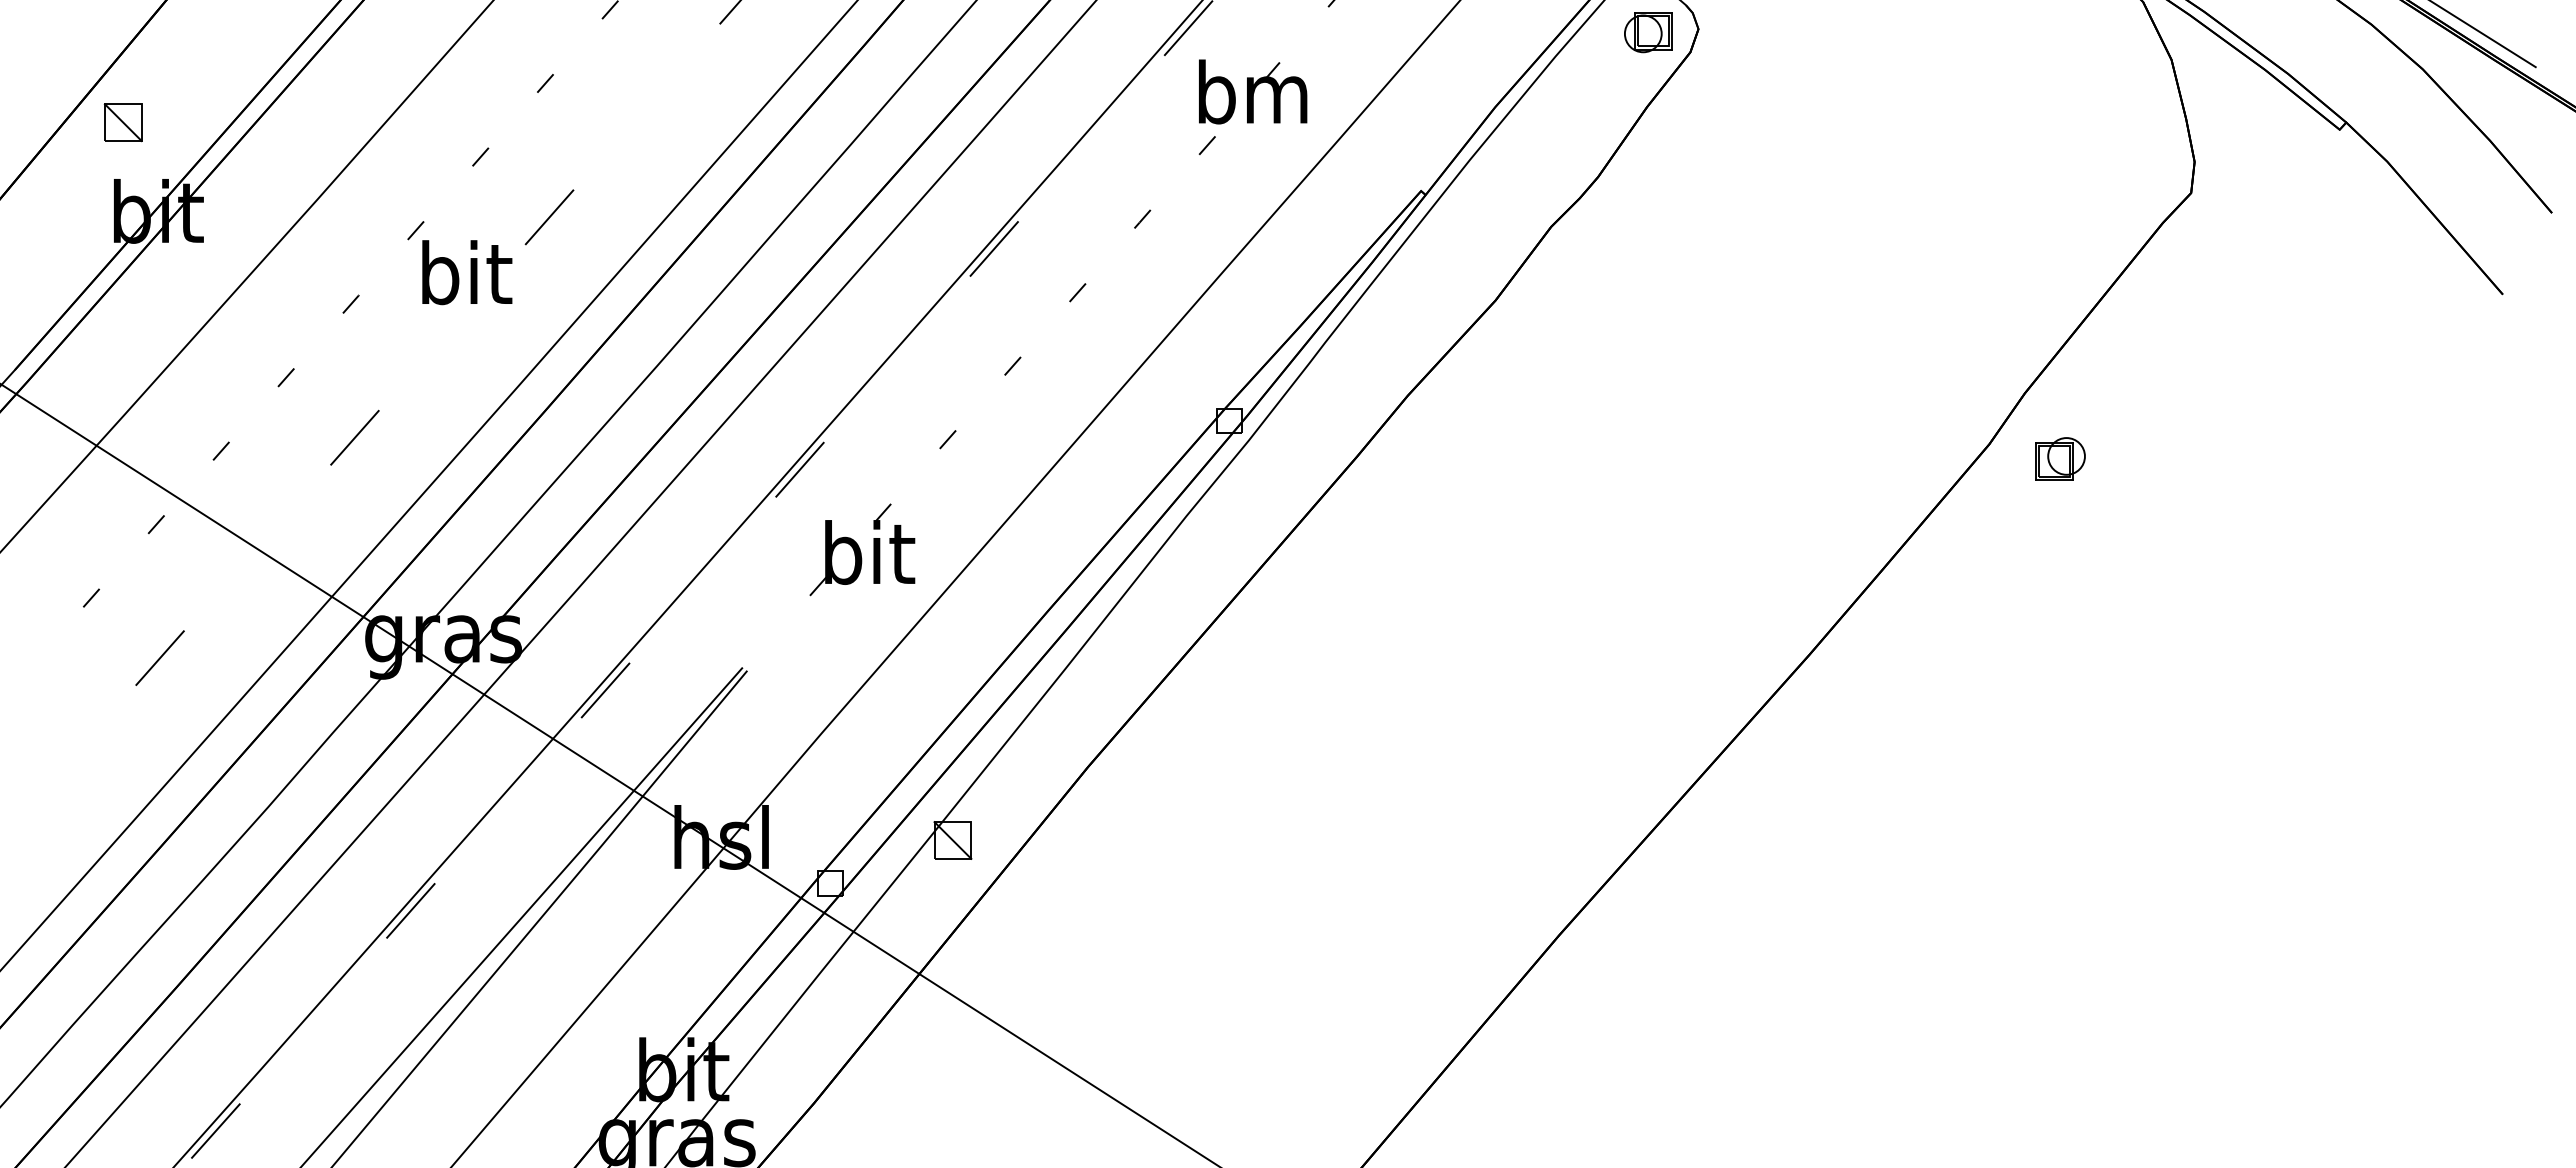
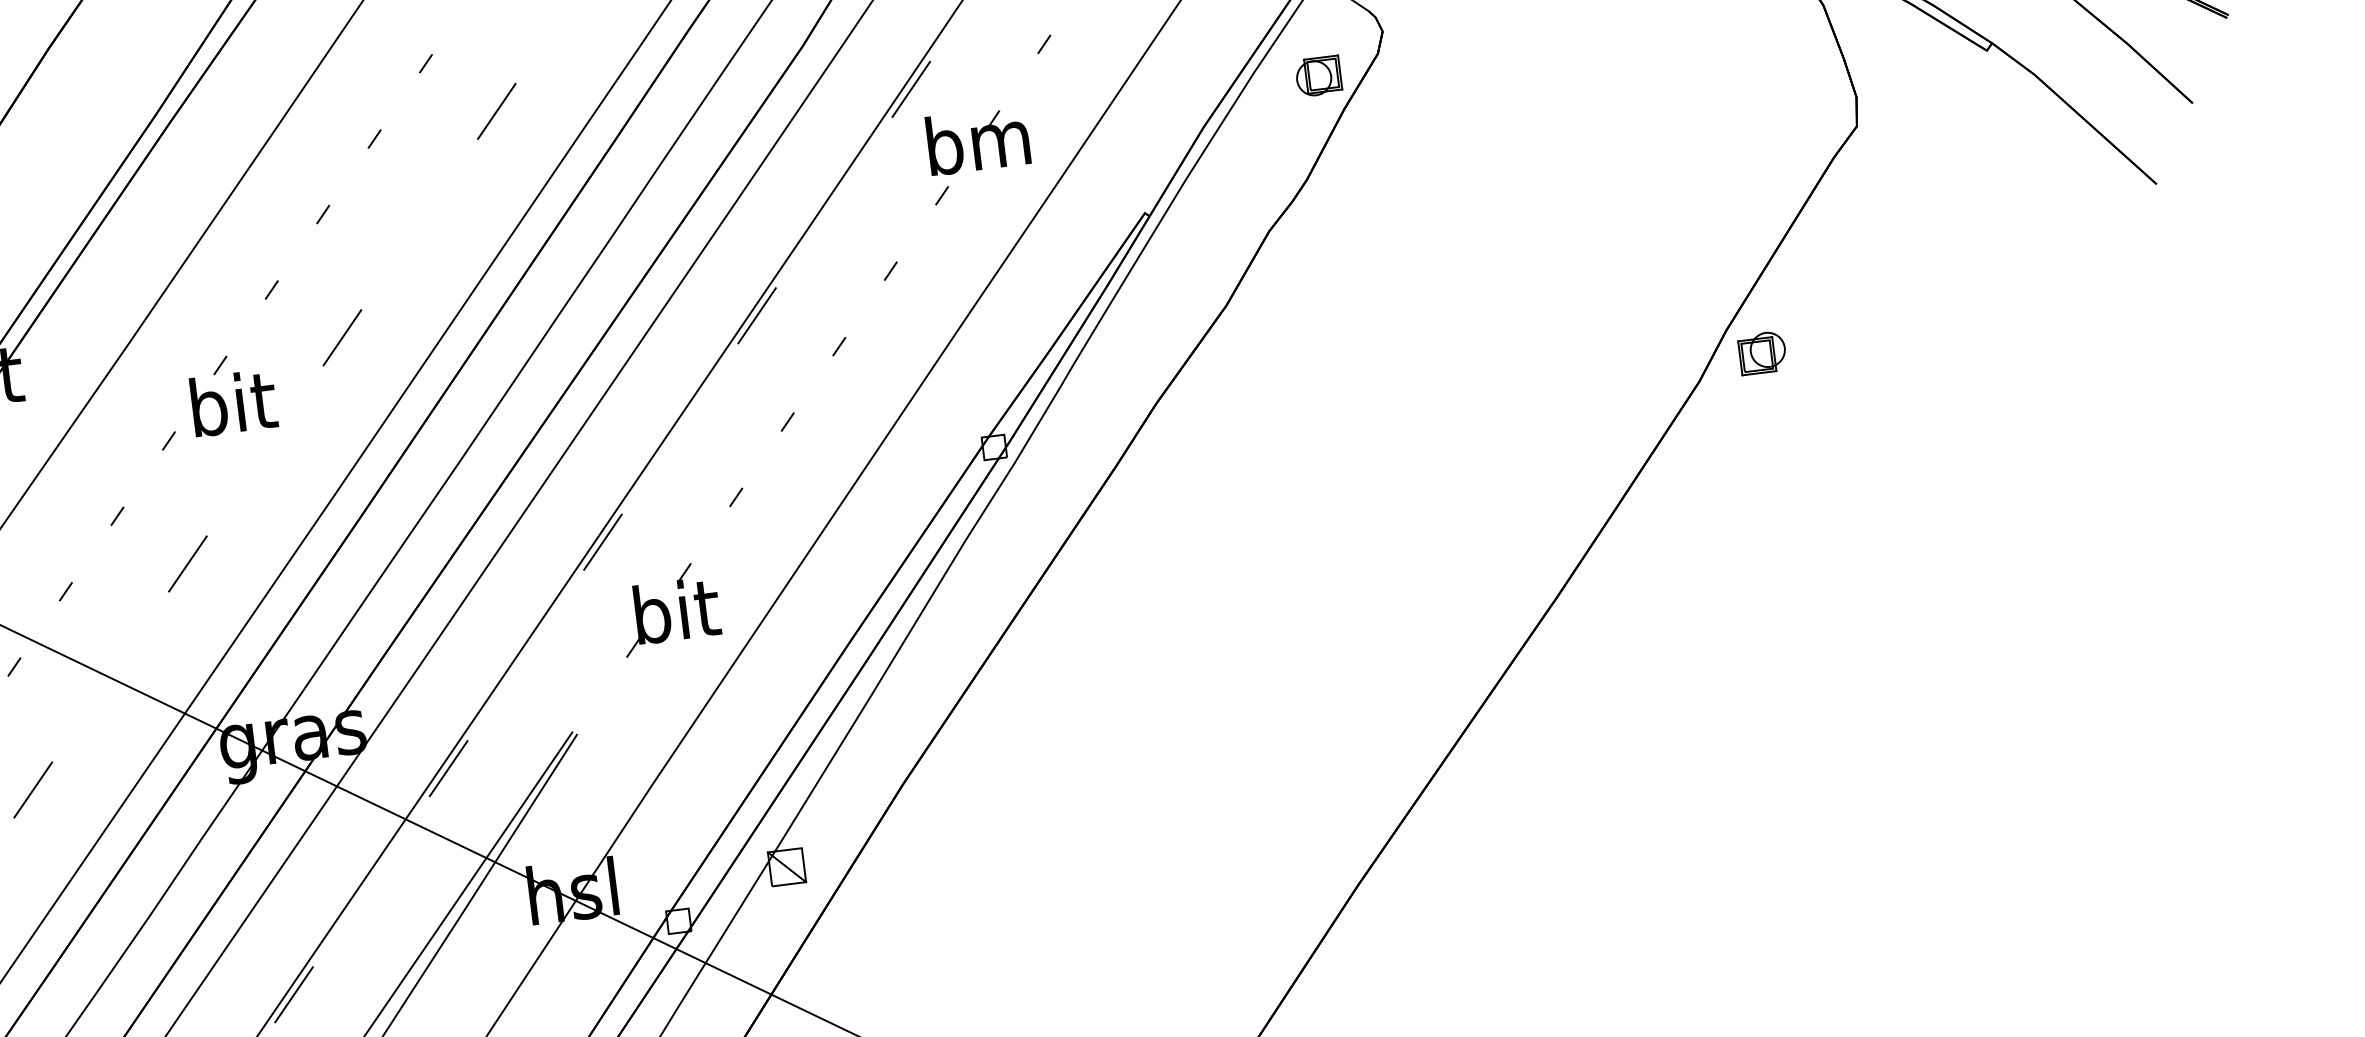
part: (1648, 32) -> (1318, 76), moved
text: (467, 272) -> (234, 403), moved
part: (2060, 458) -> (1762, 352), moved

